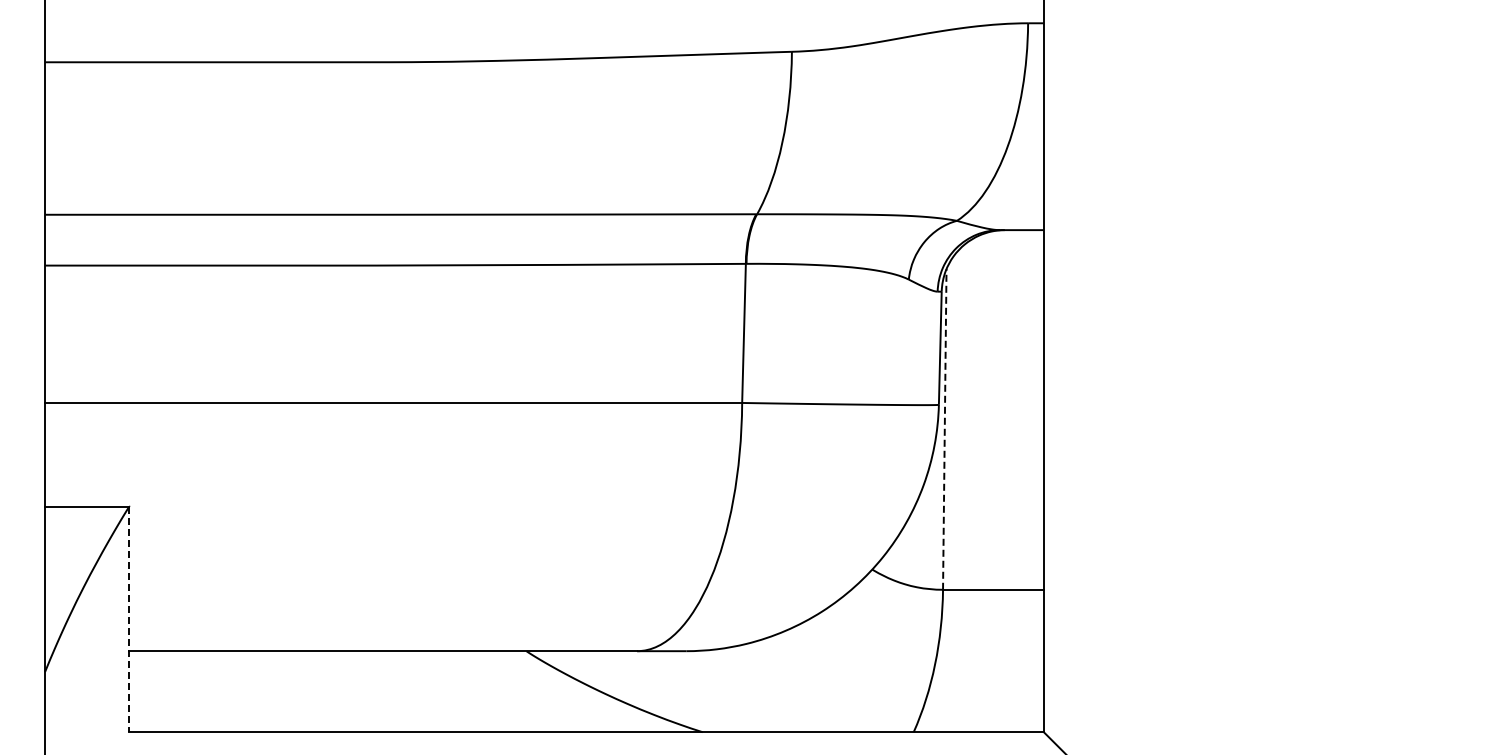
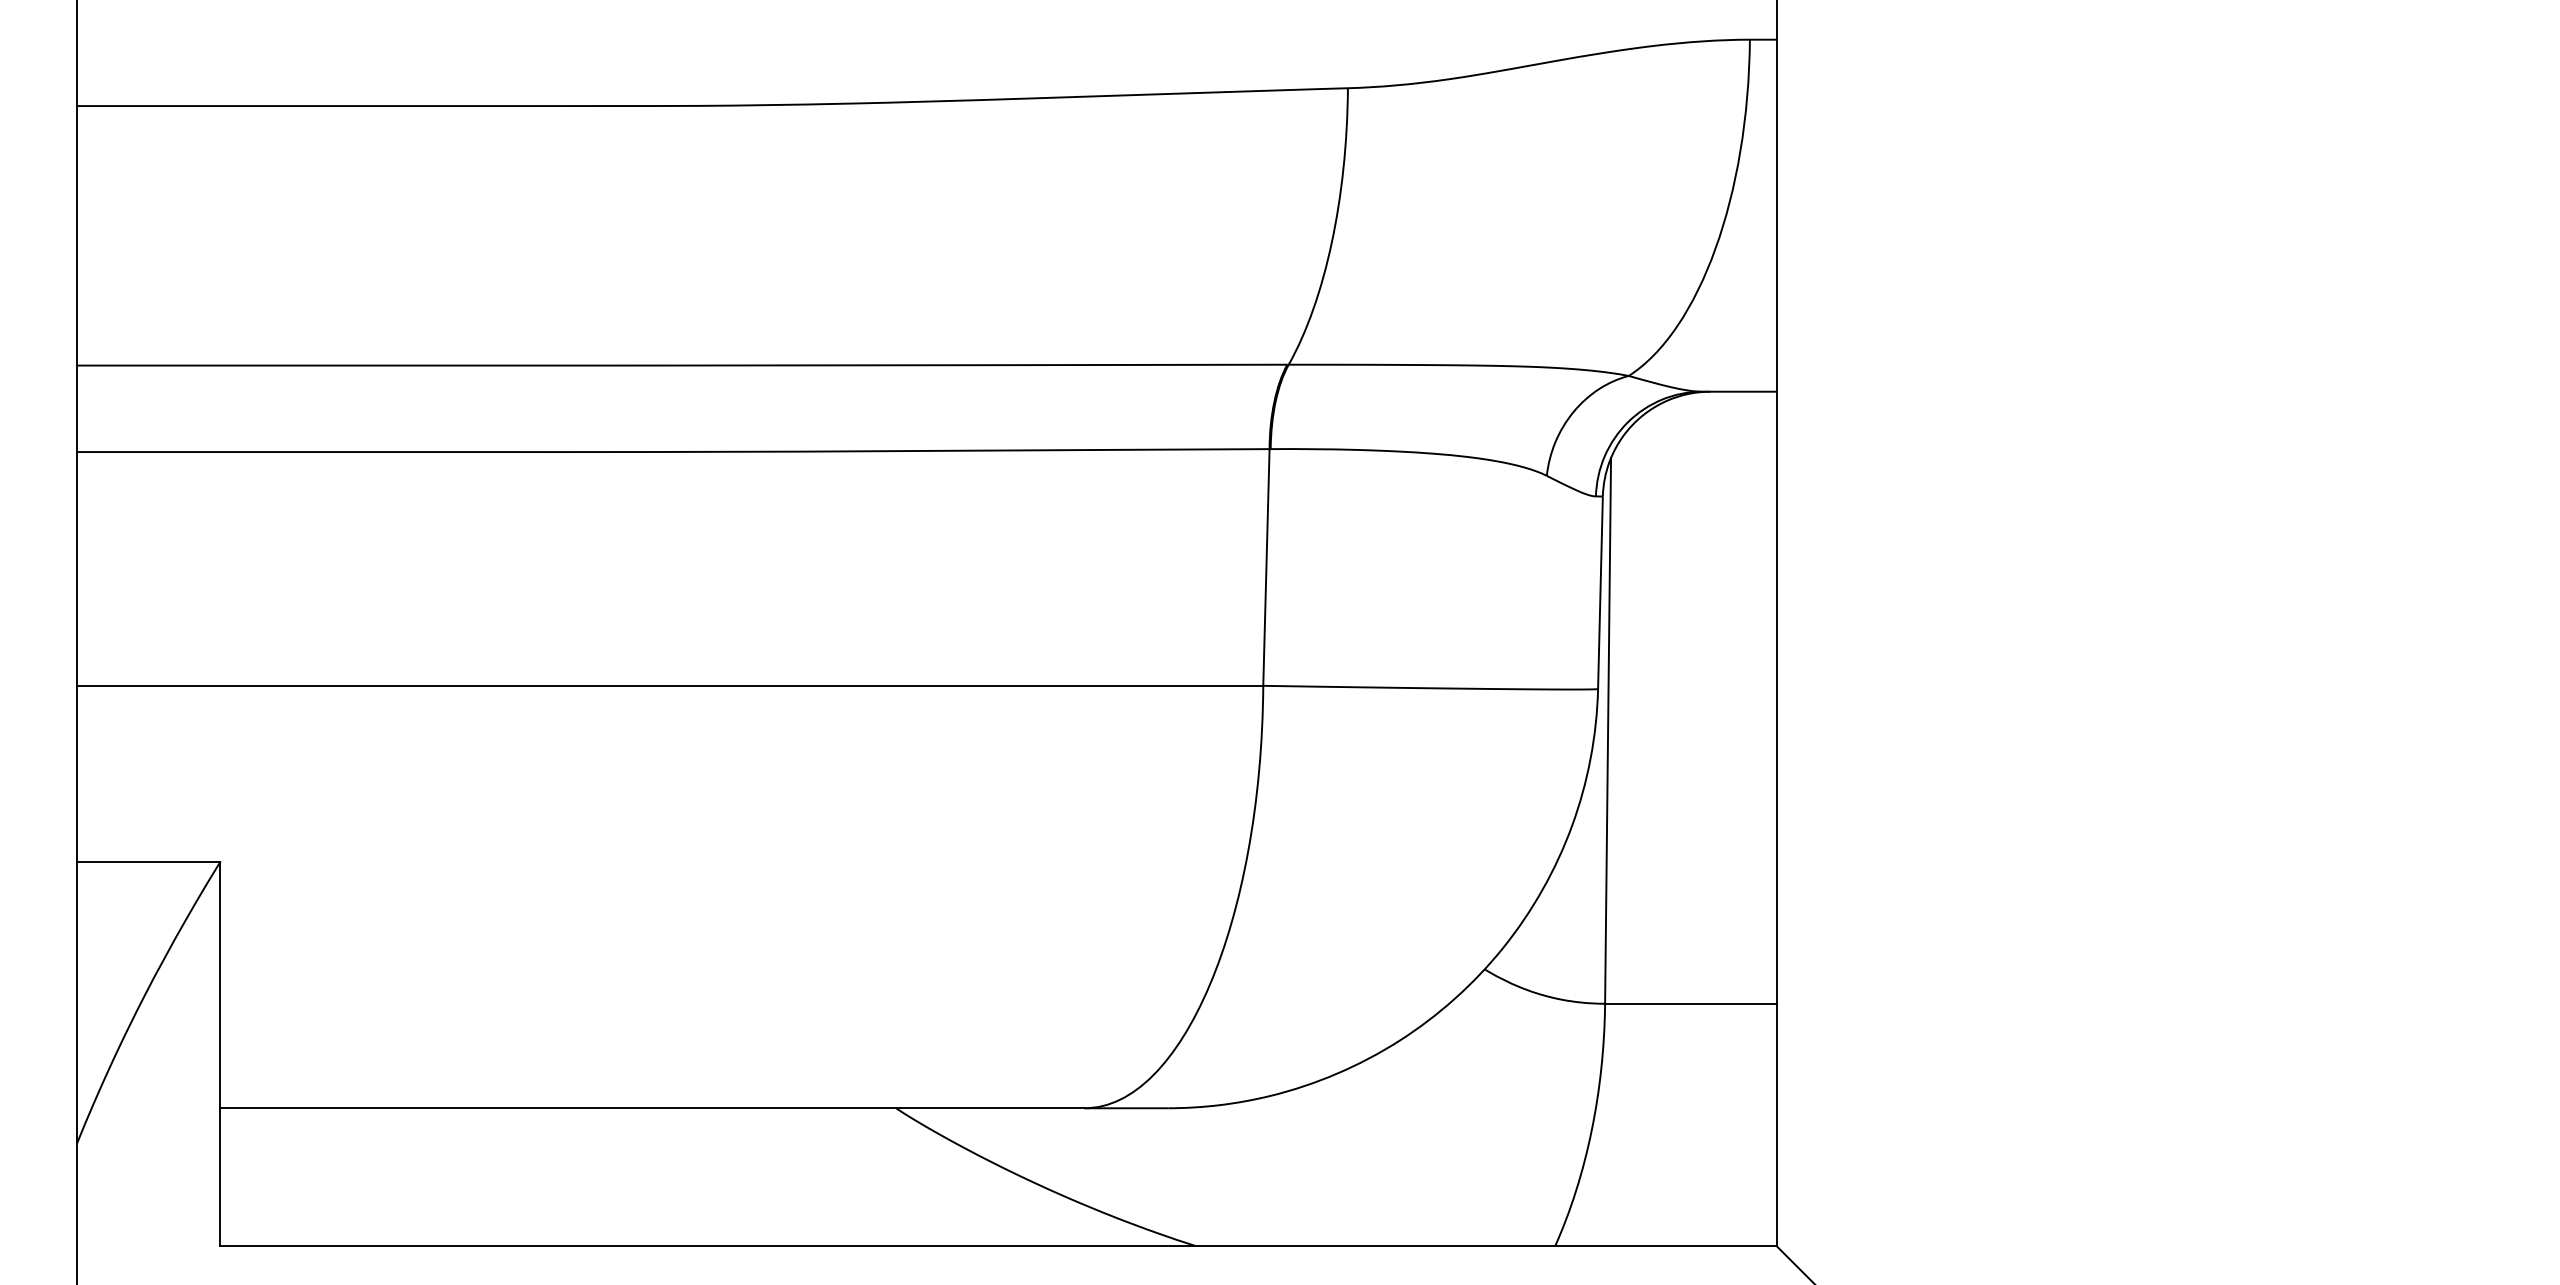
line: (944, 428) -> (1607, 729), dashed -> solid
line: (129, 619) -> (220, 1054), dashed -> solid

